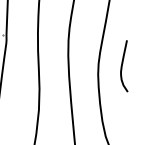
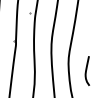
curve: (122, 65) -> (86, 70), moved

